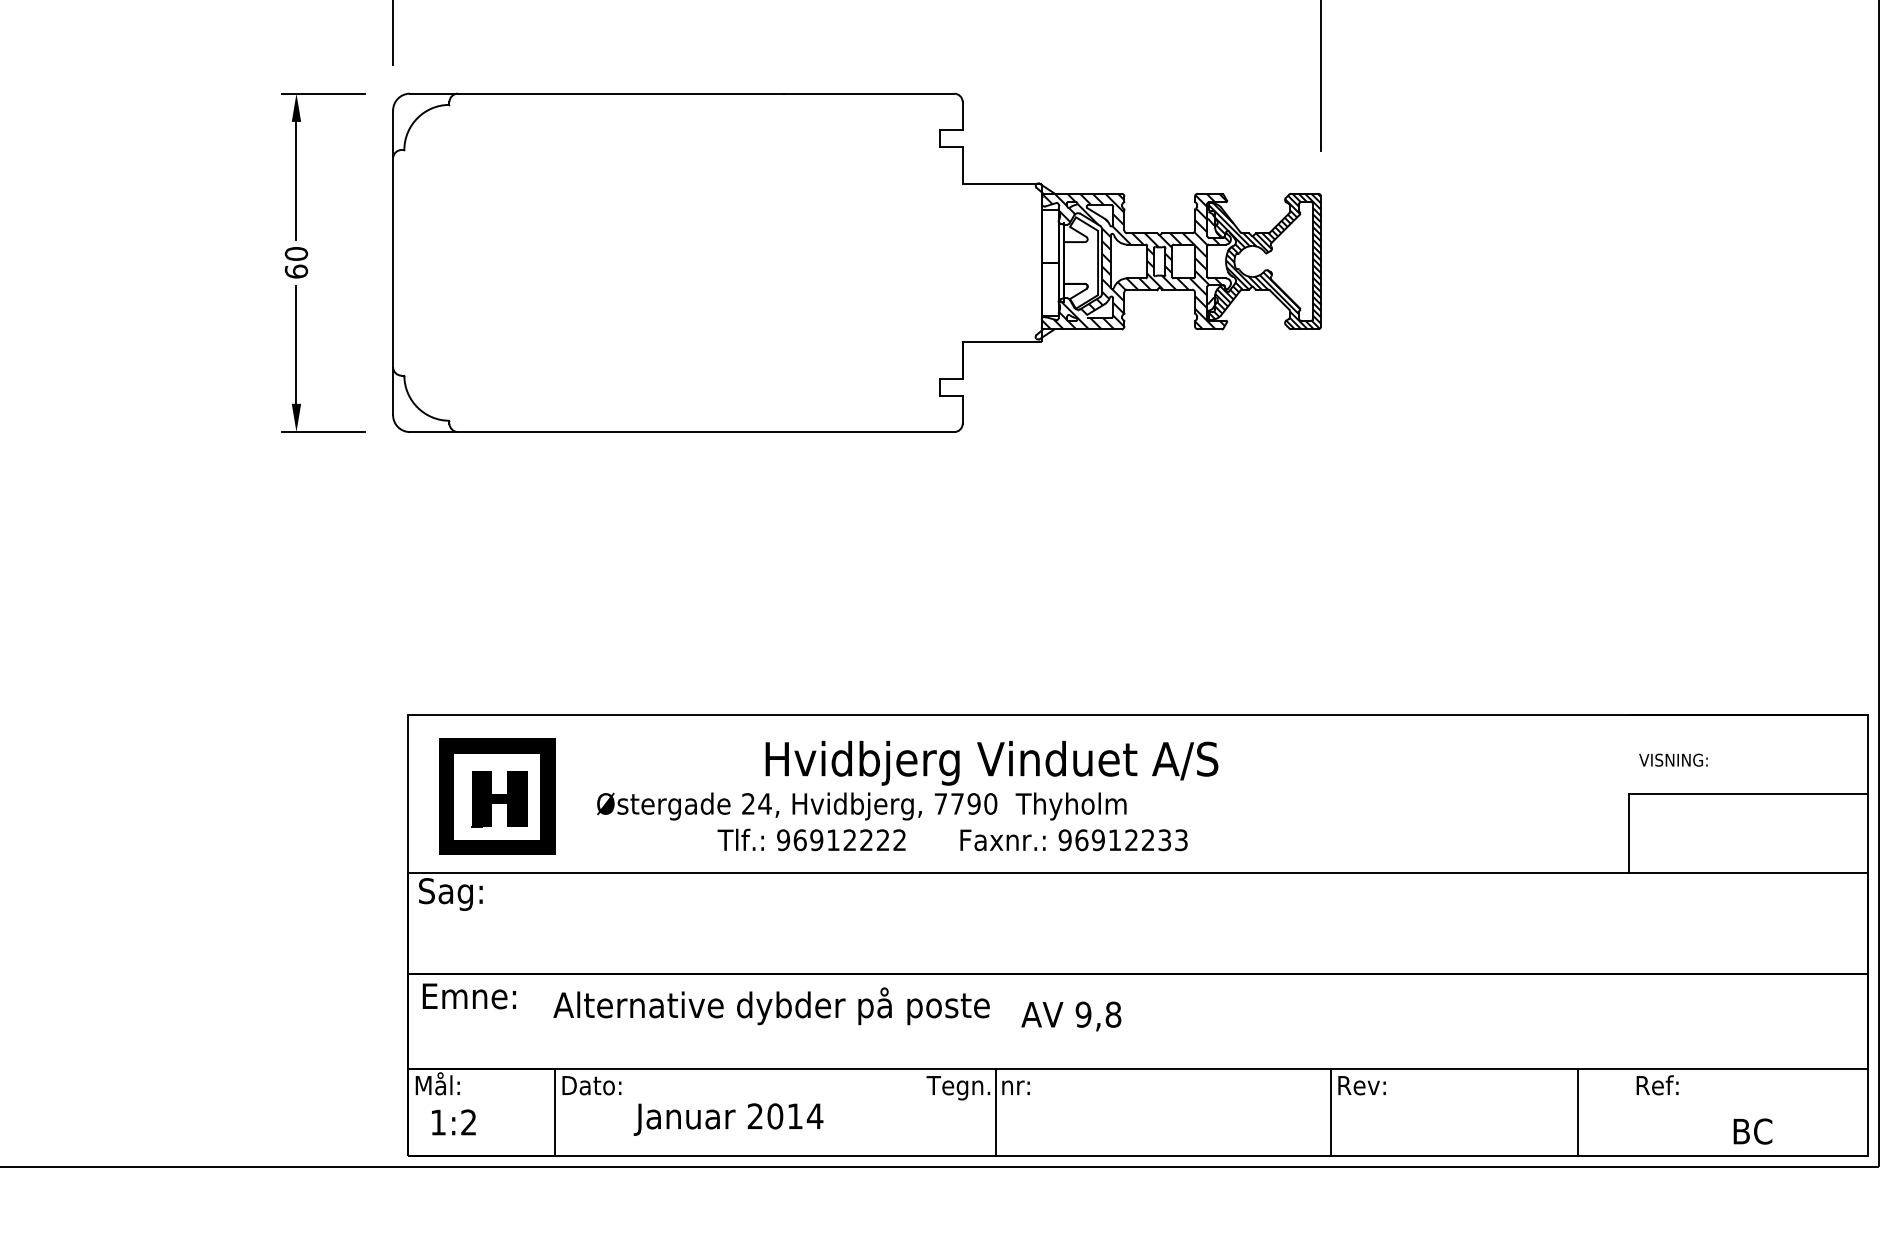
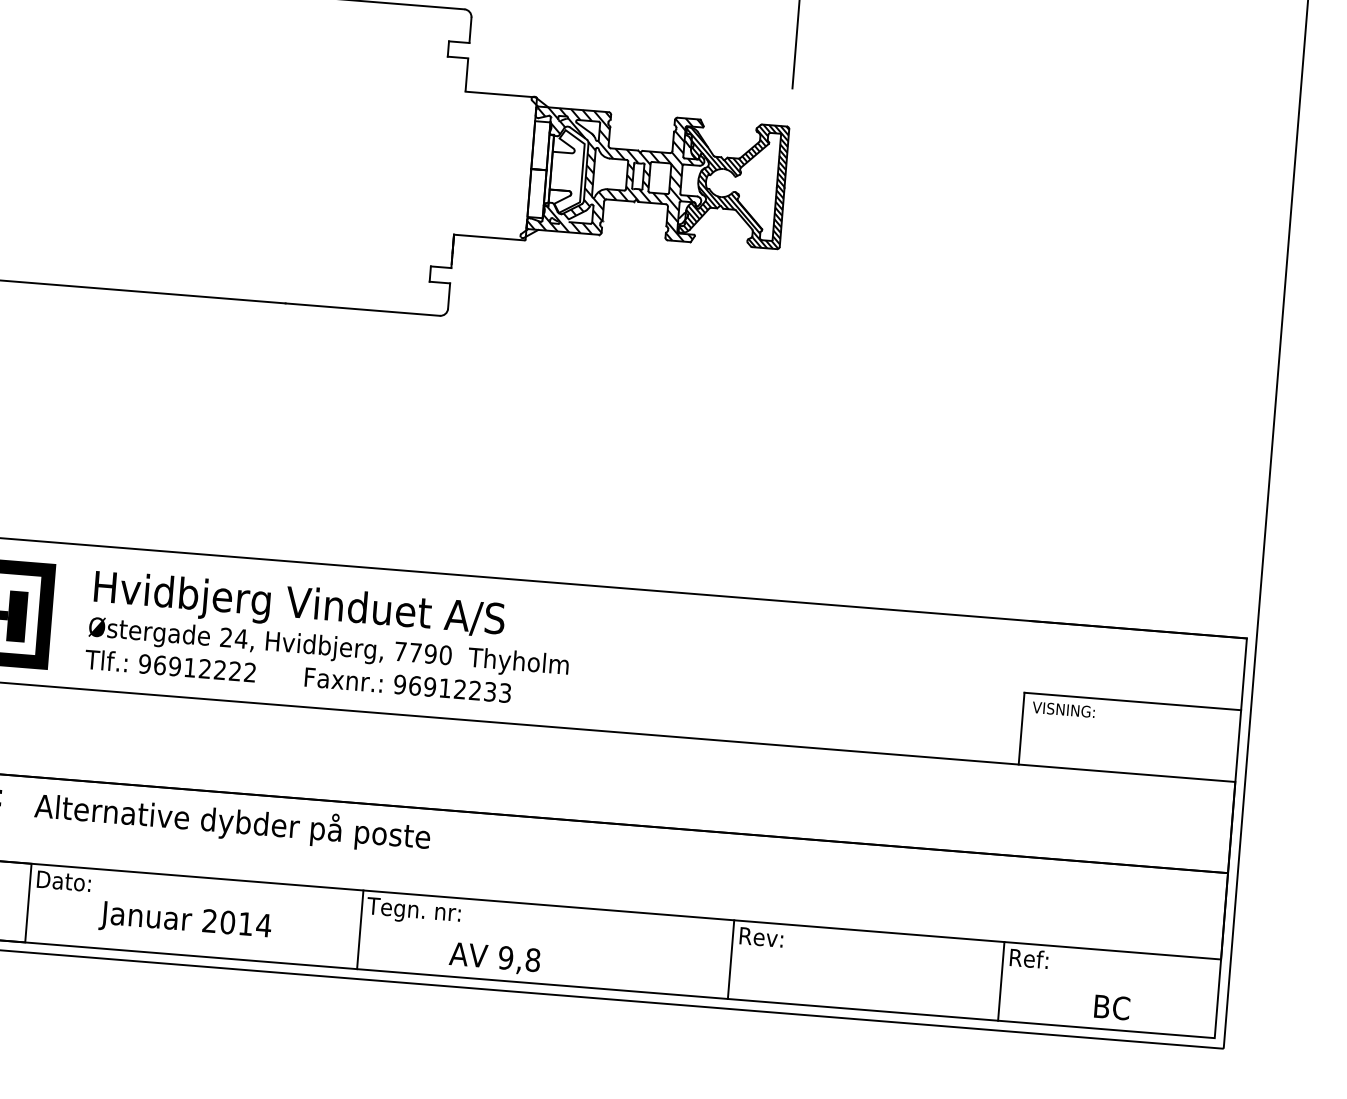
text: (1673, 759) -> (1063, 709), moved
text: (991, 762) -> (299, 605), moved
text: (952, 839) -> (298, 675), moved
text: (1071, 1016) -> (494, 958), moved
line: (996, 1112) -> (360, 929), moved
line: (1577, 1112) -> (1000, 981), moved

